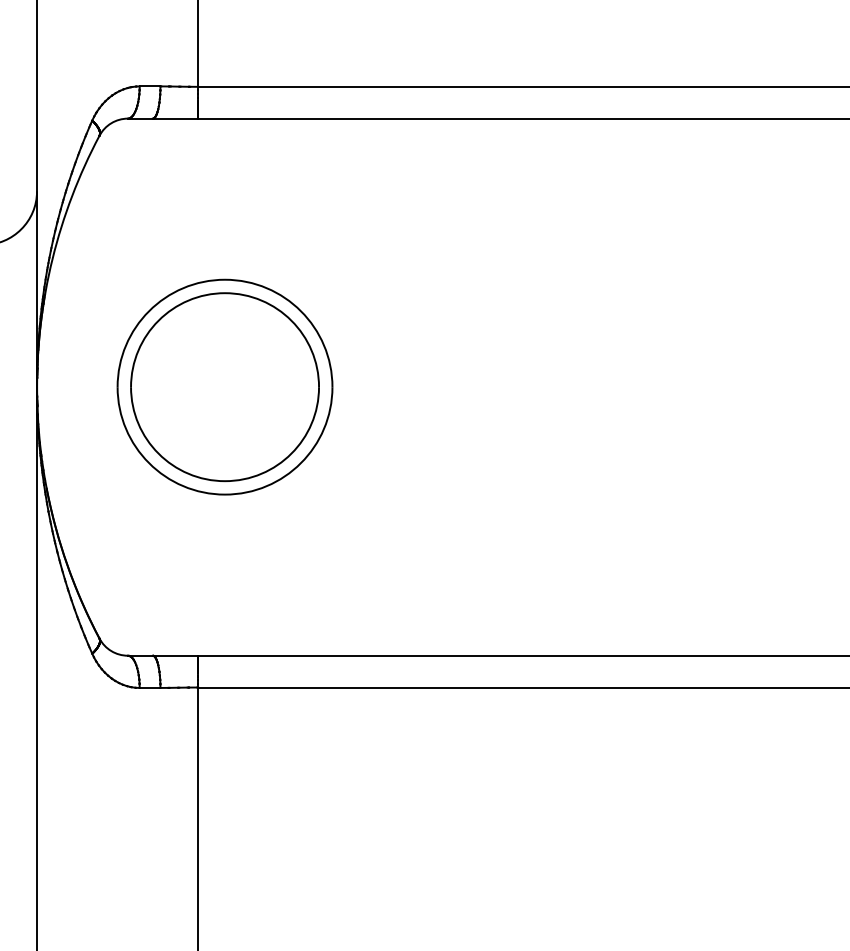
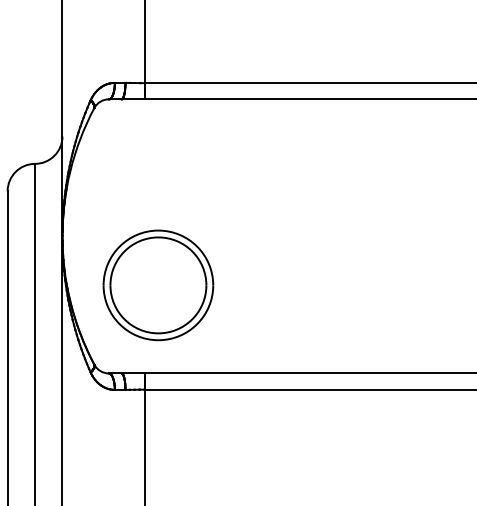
part: (225, 387) -> (158, 285), moved

